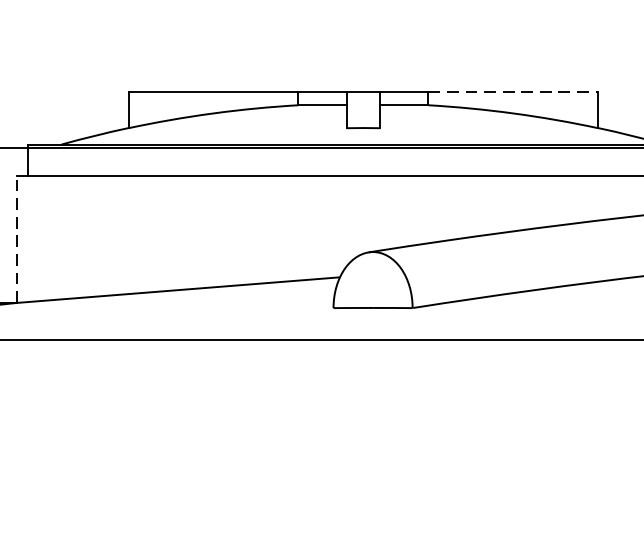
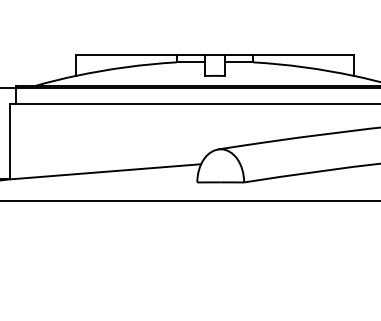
line: (514, 91) -> (304, 54), dashed -> solid
line: (16, 238) -> (9, 141), dashed -> solid

